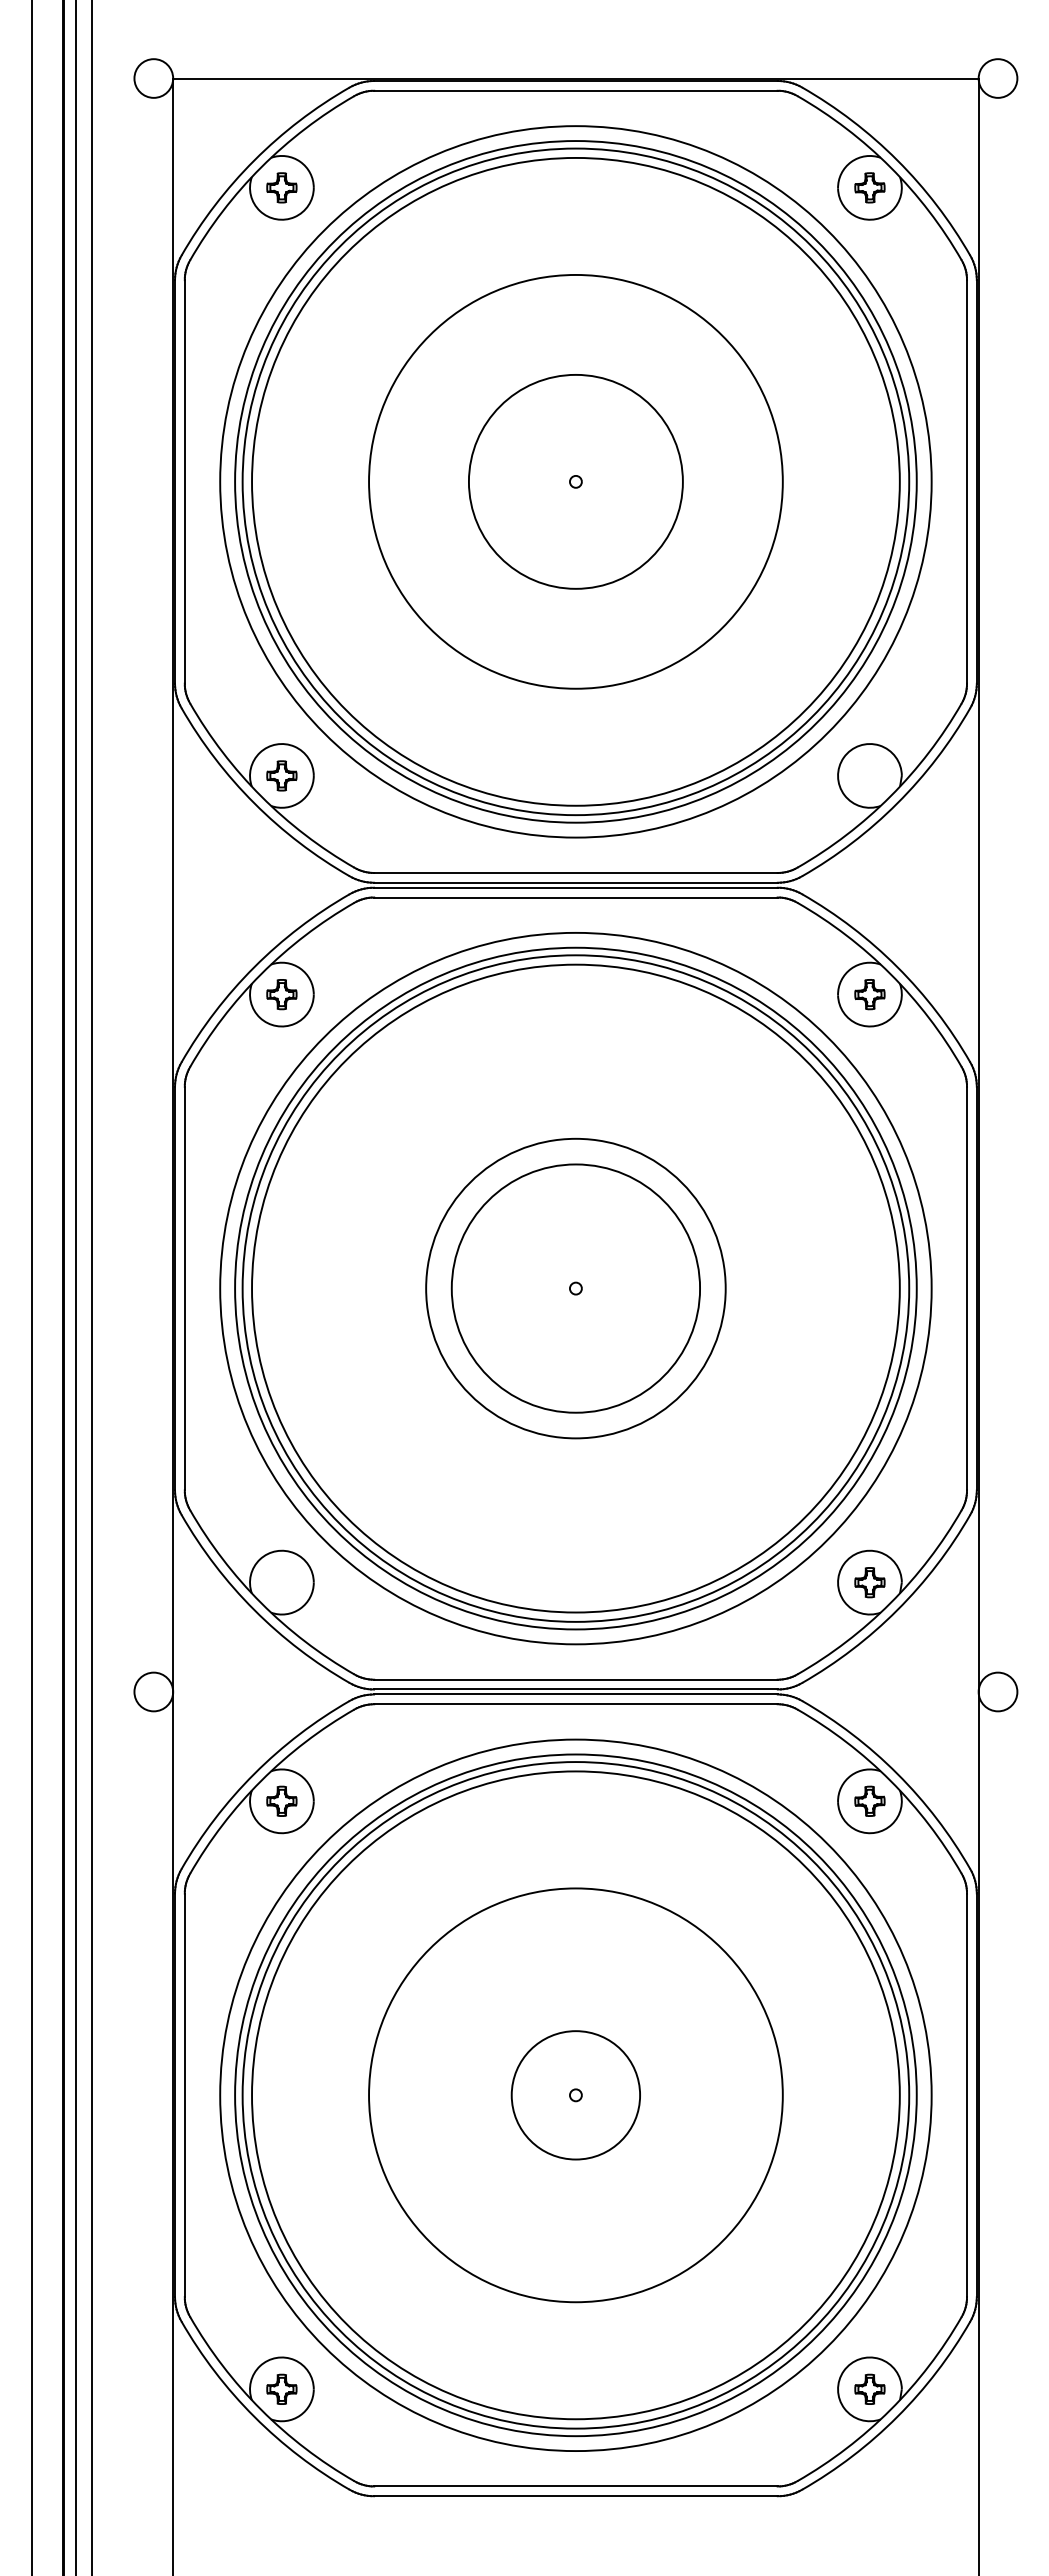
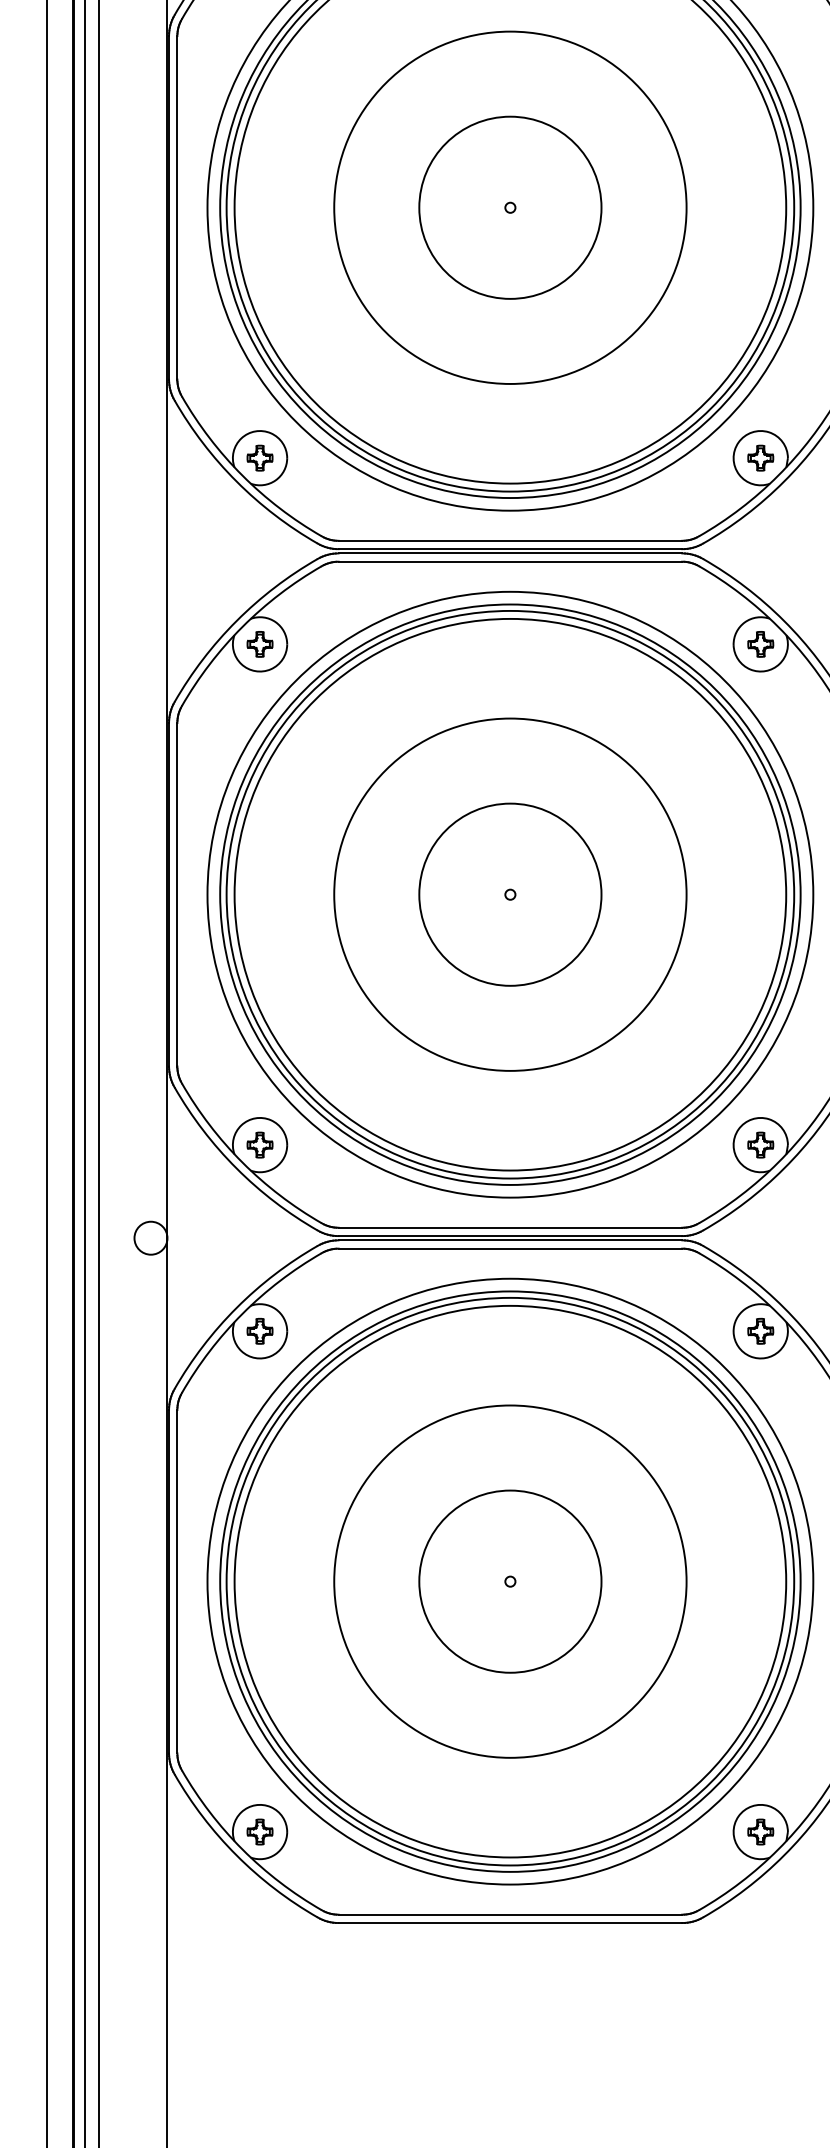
part: (869, 775) -> (760, 457), added
circle: (575, 1288) -> (510, 894), size x0.71
circle: (575, 1288) -> (510, 894), size x1.67
part: (281, 1582) -> (259, 1144), added
circle: (575, 2095) -> (510, 1581), size x1.67

